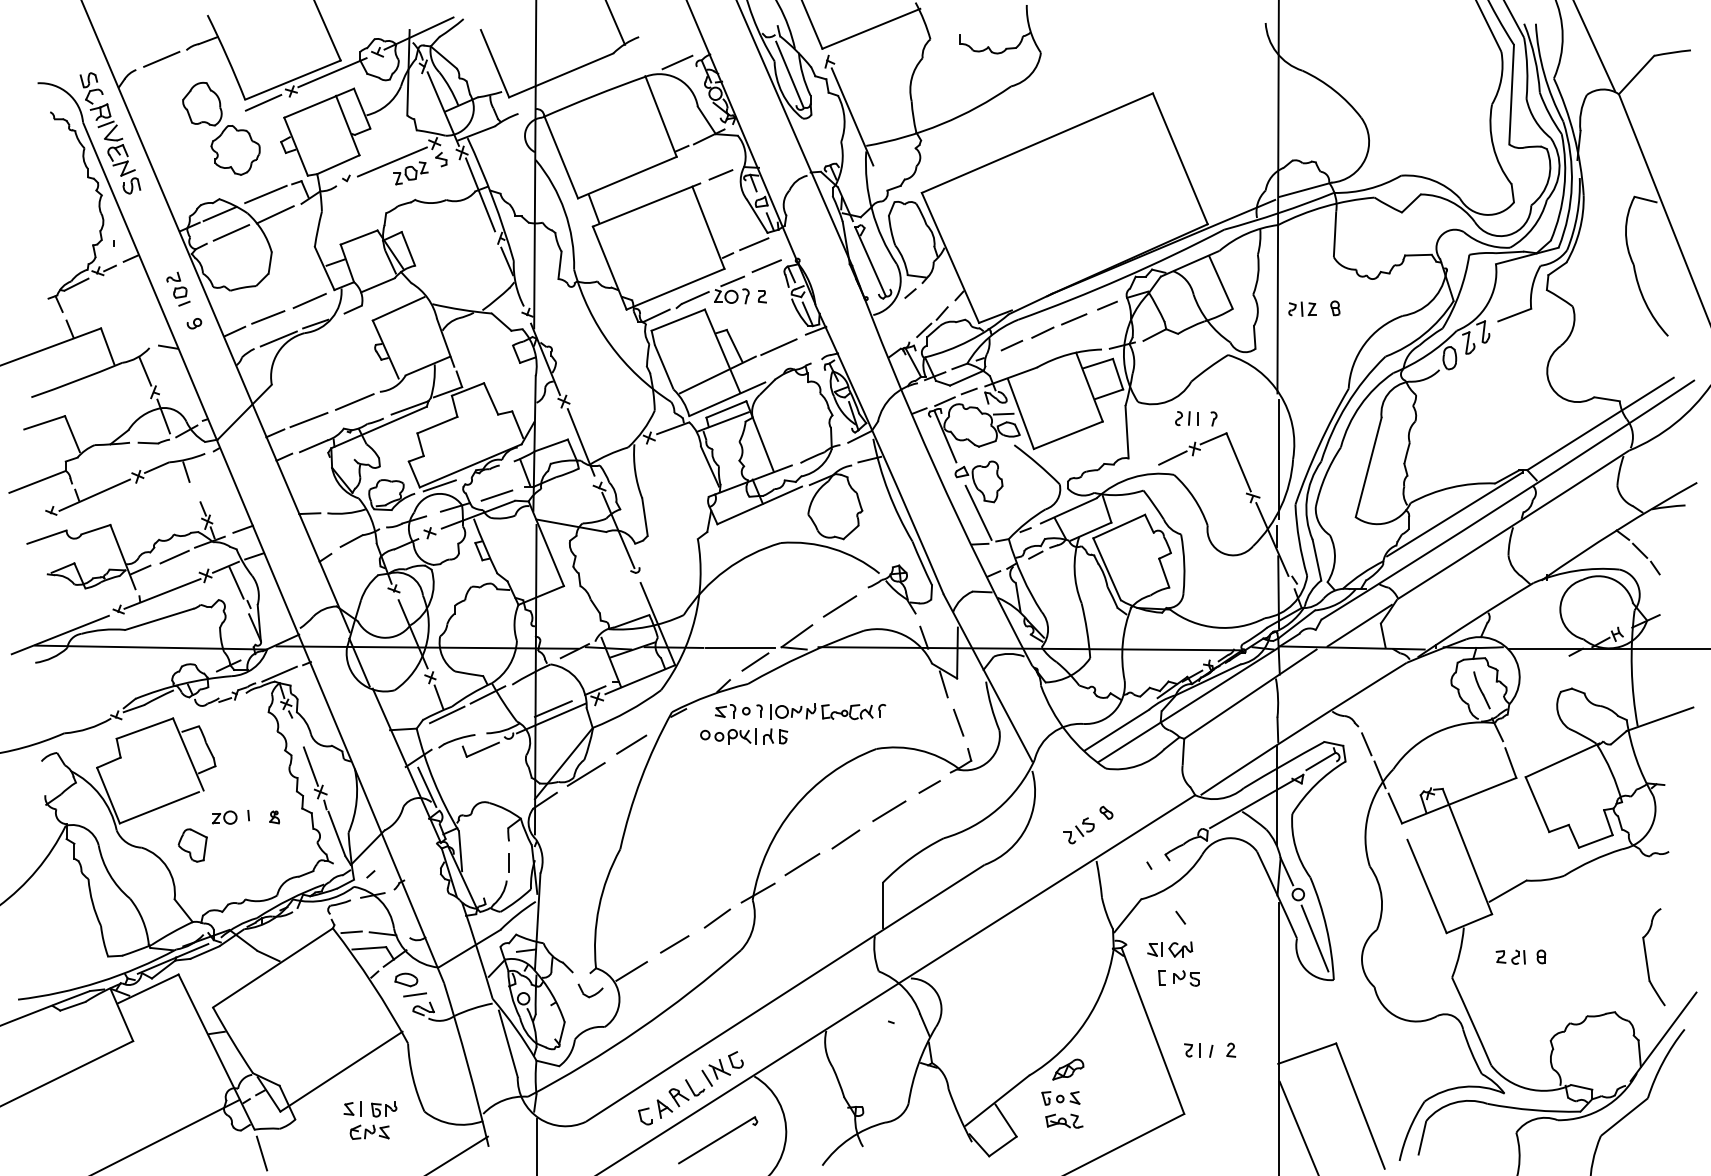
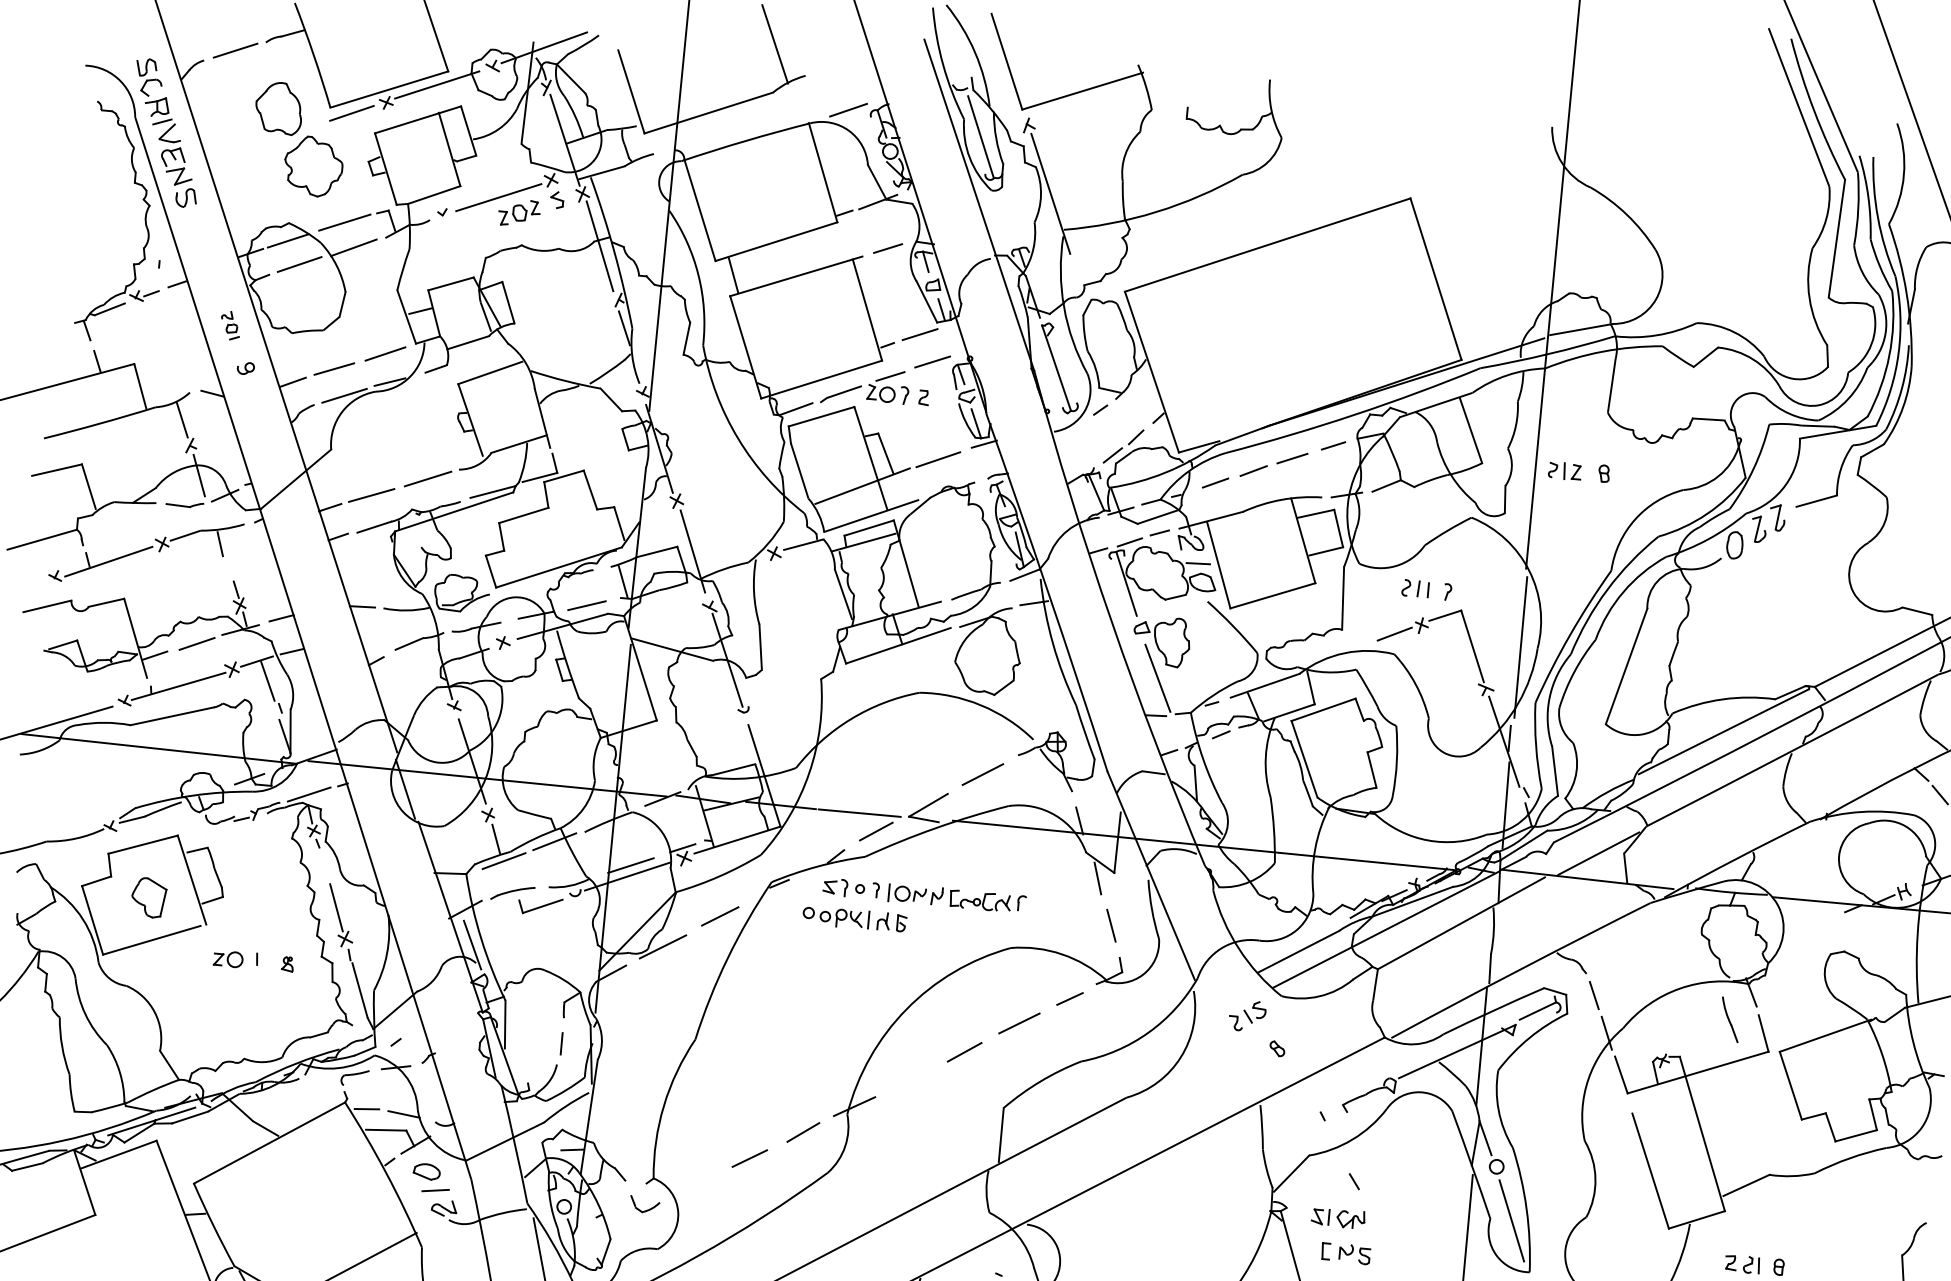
part: (178, 288) -> (230, 324), size x0.7
line: (439, 485) -> (519, 587), removed
part: (1481, 690) -> (1729, 1020), moved
part: (1078, 830) -> (1246, 1015), moved
part: (192, 845) -> (148, 897), moved
line: (802, 864) -> (910, 1077), removed
line: (631, 971) -> (695, 1186), removed

